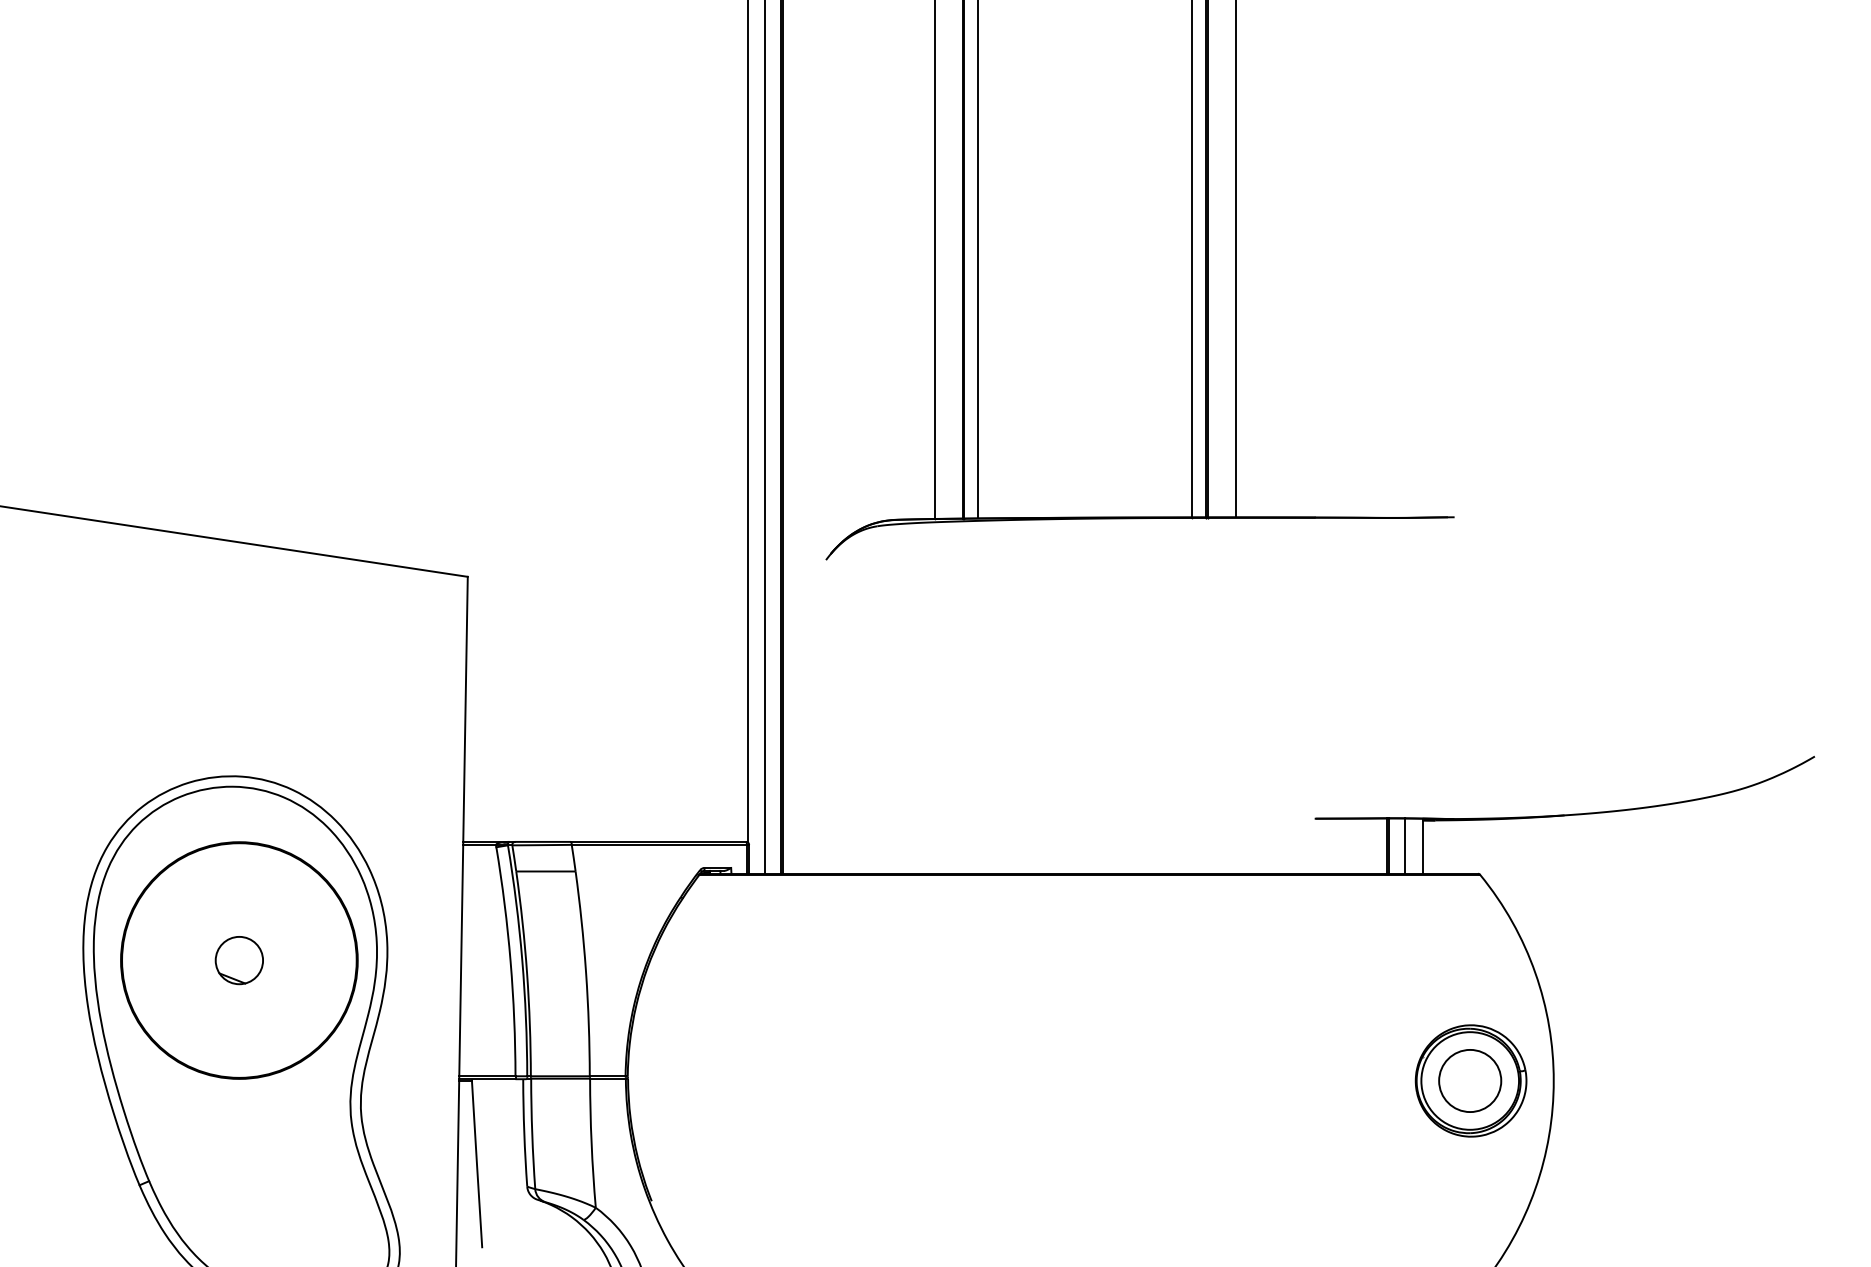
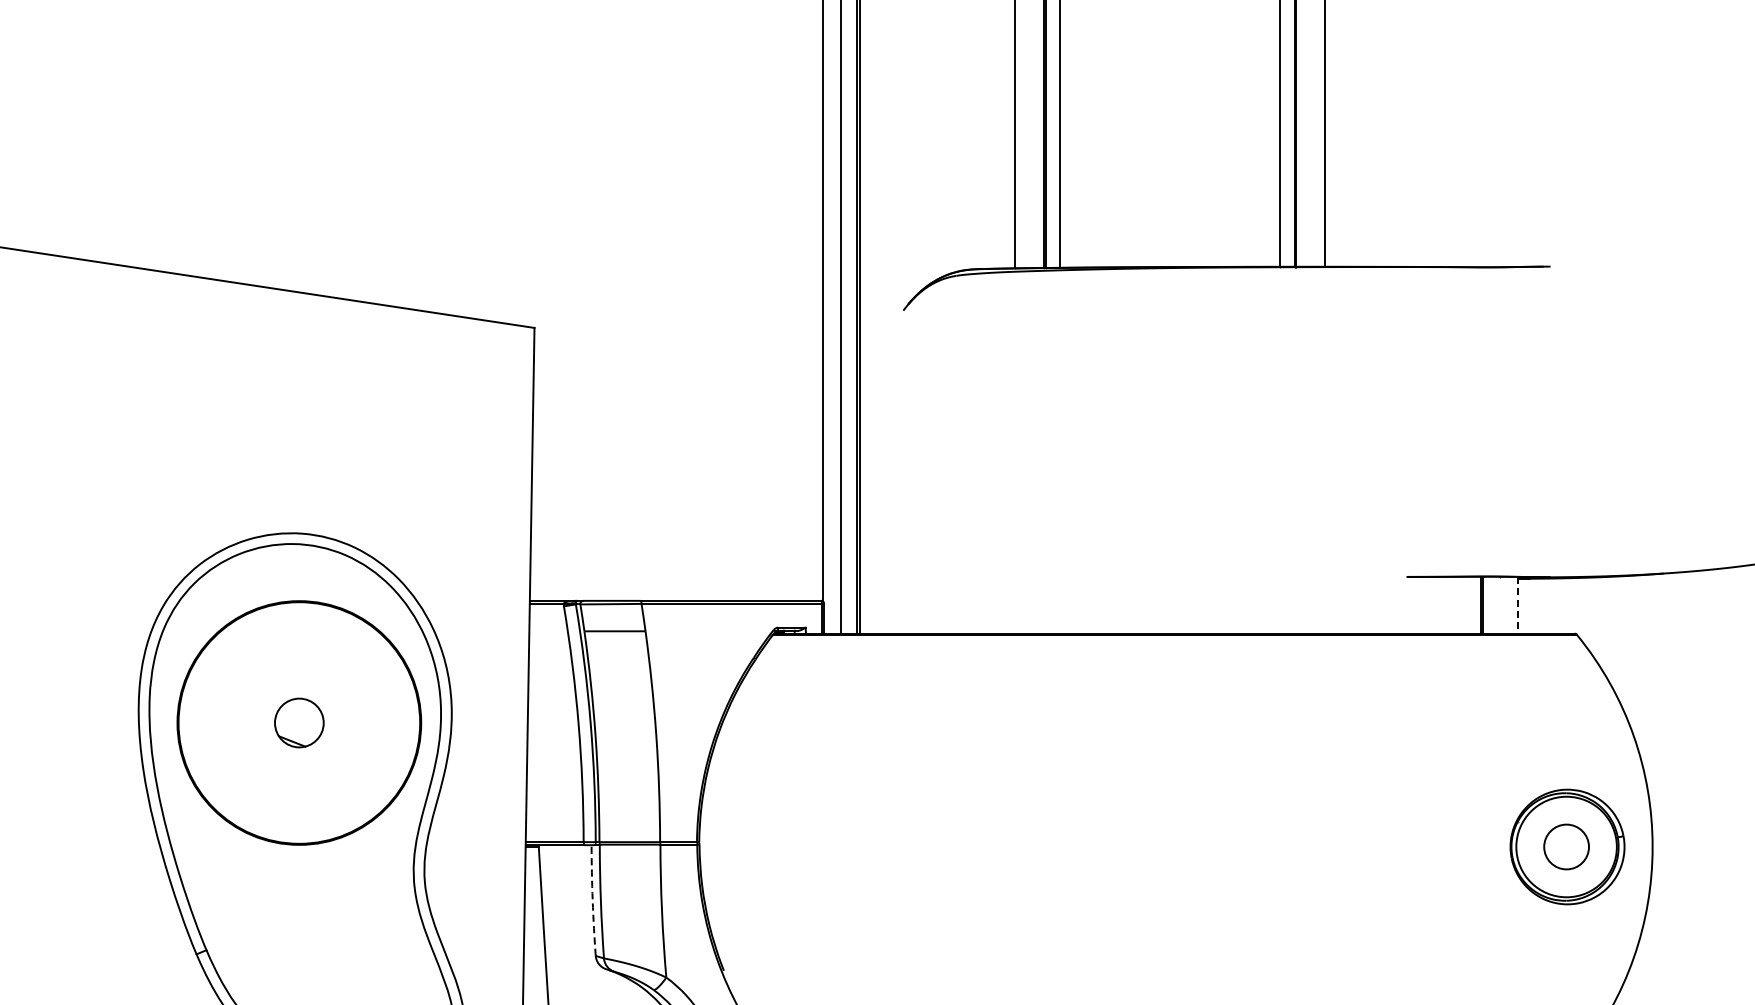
line: (1405, 845) -> (1499, 604), removed
line: (1422, 846) -> (1517, 605), solid -> dashed
circle: (1470, 1080) -> (1566, 846), size x0.7
arc: (524, 1132) -> (592, 900), solid -> dashed

